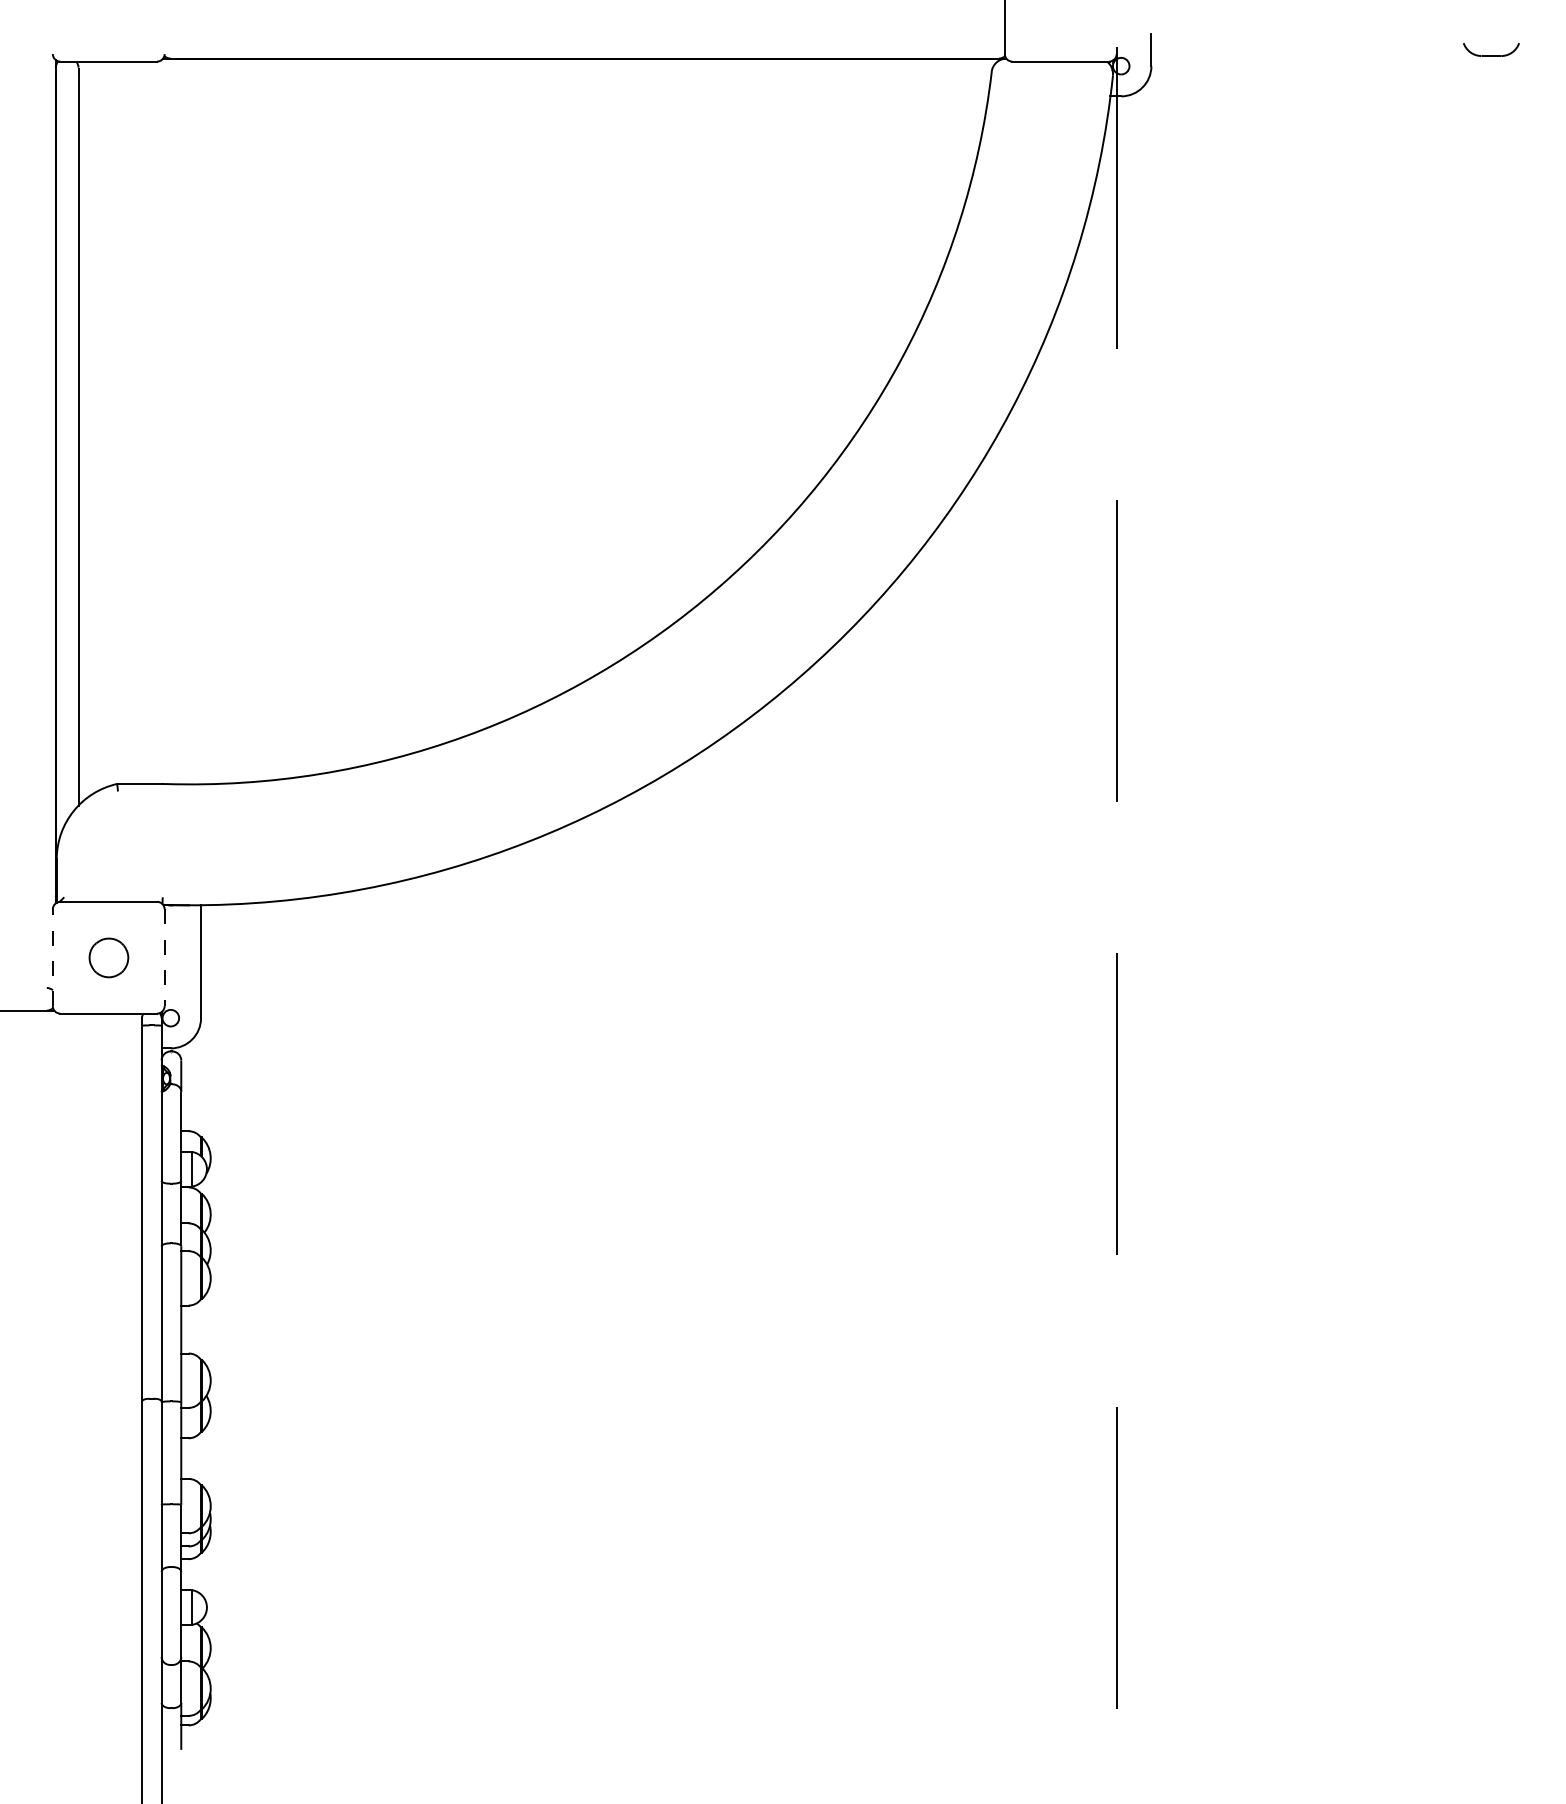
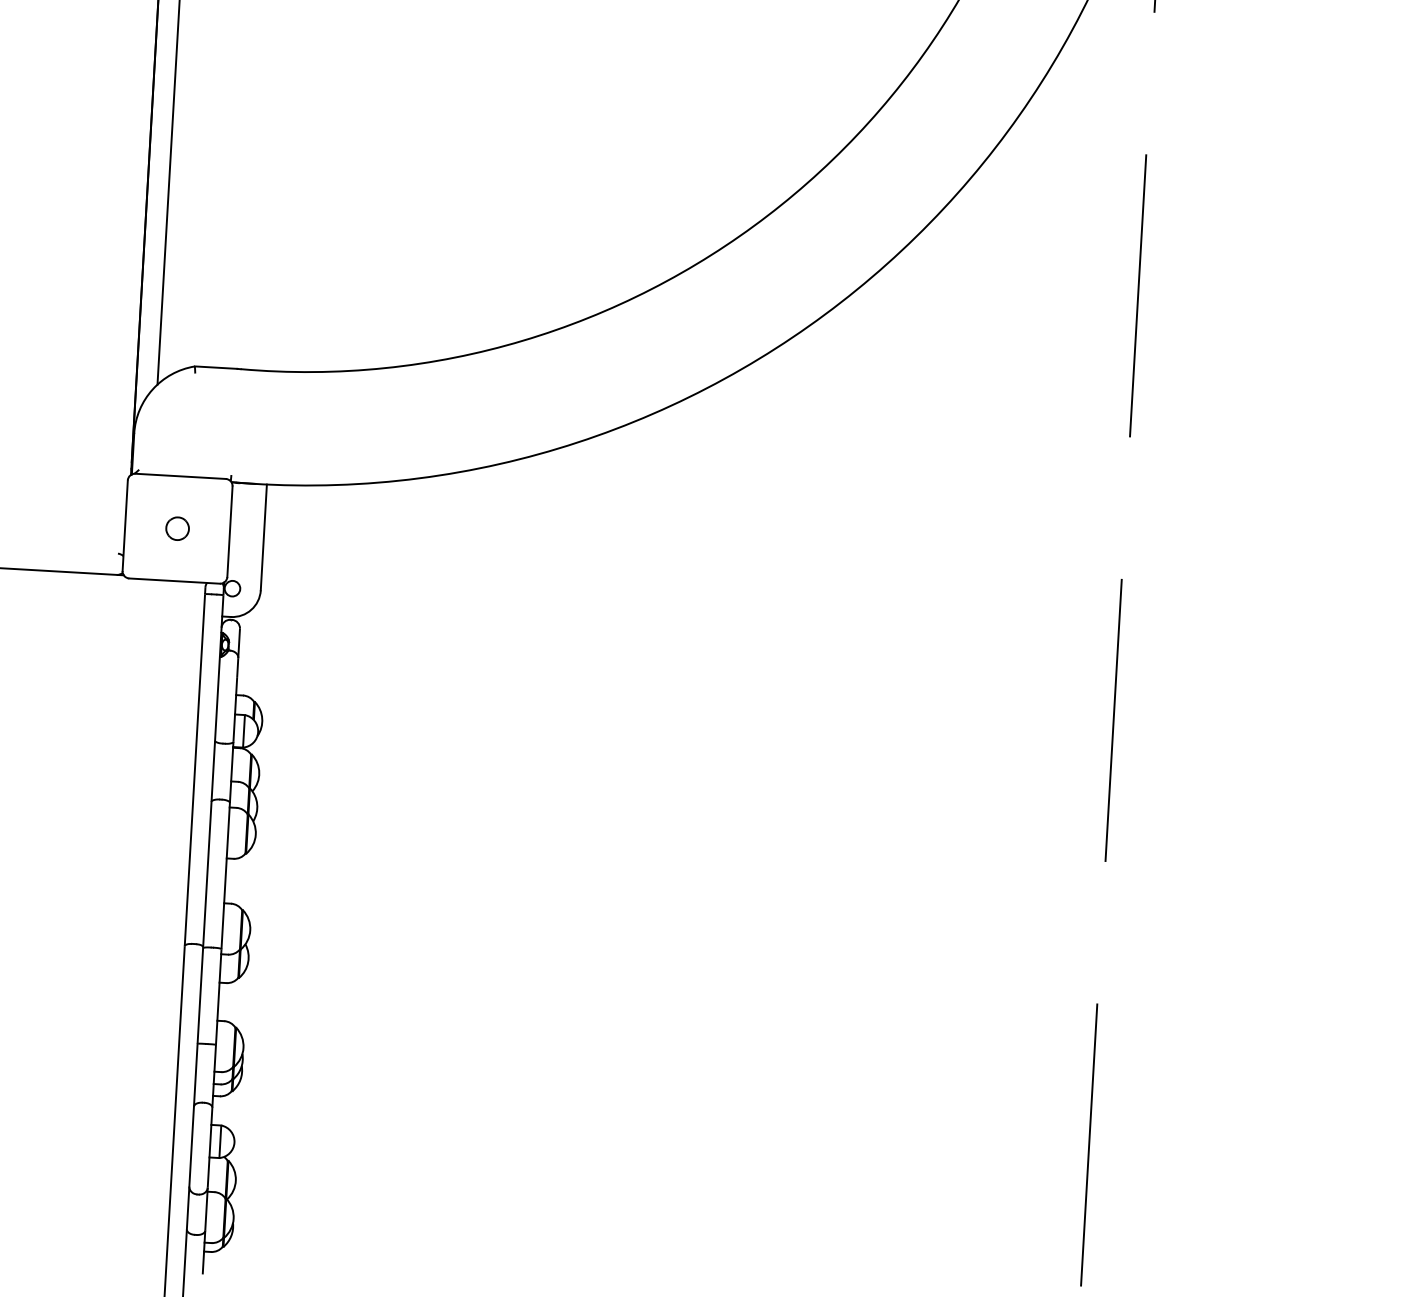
line: (52, 957) -> (124, 525), dashed -> solid
part: (108, 957) -> (177, 528), size x0.62
line: (164, 958) -> (229, 532), dashed -> solid

